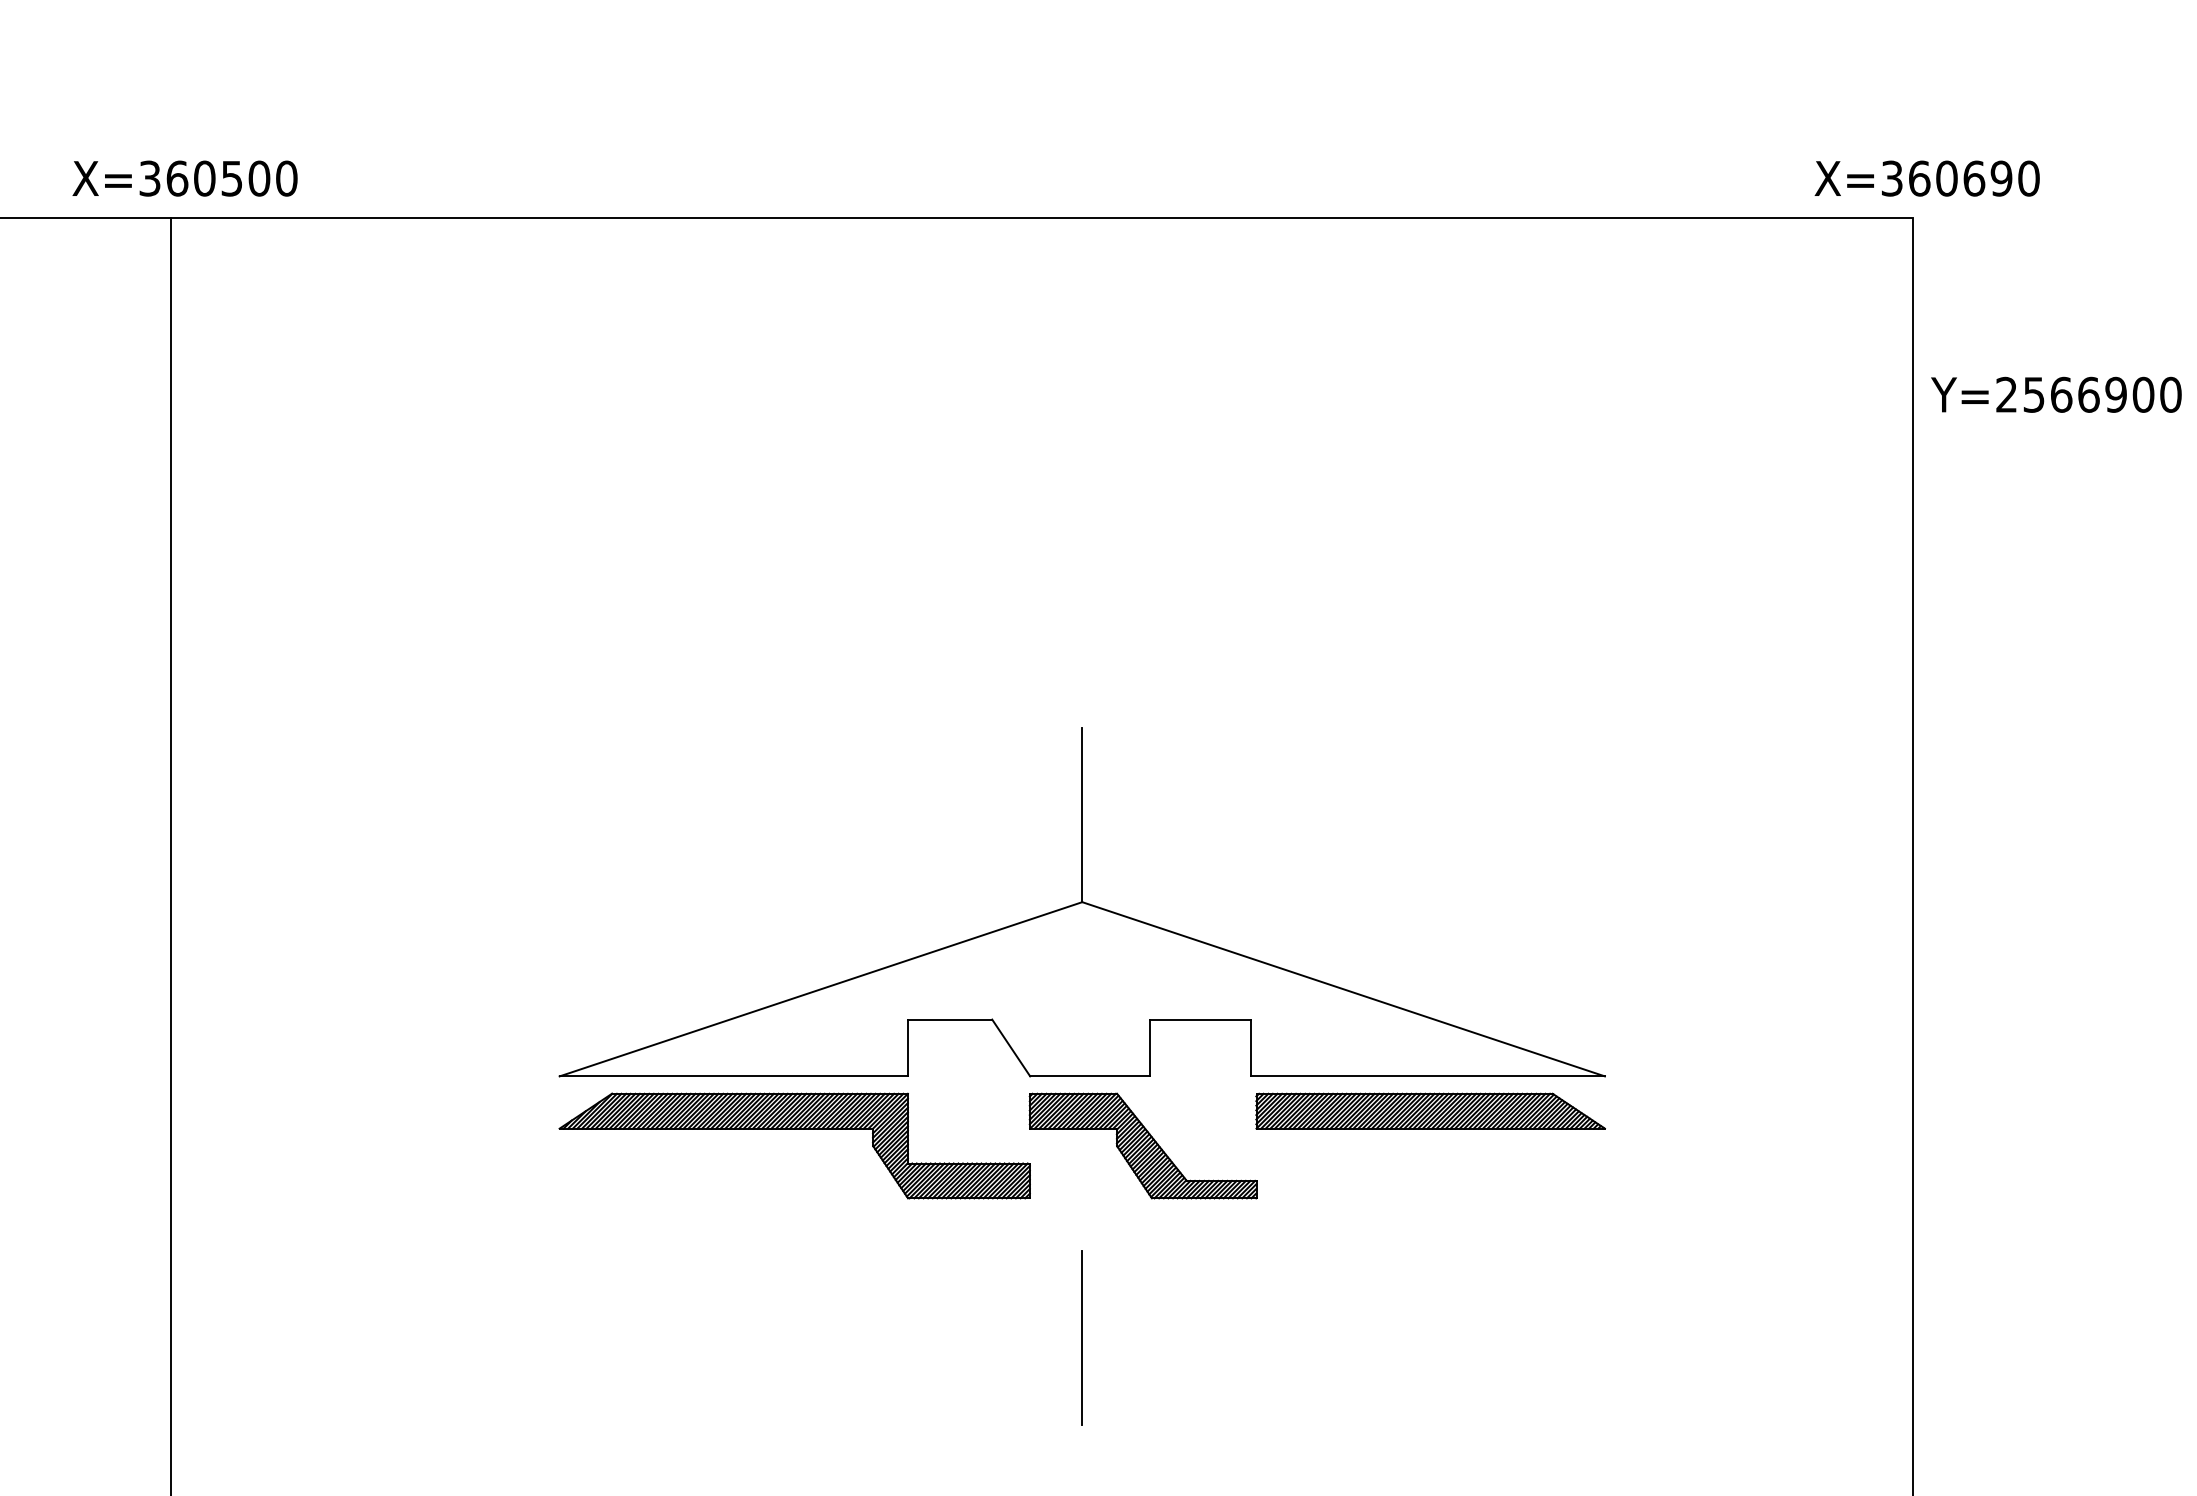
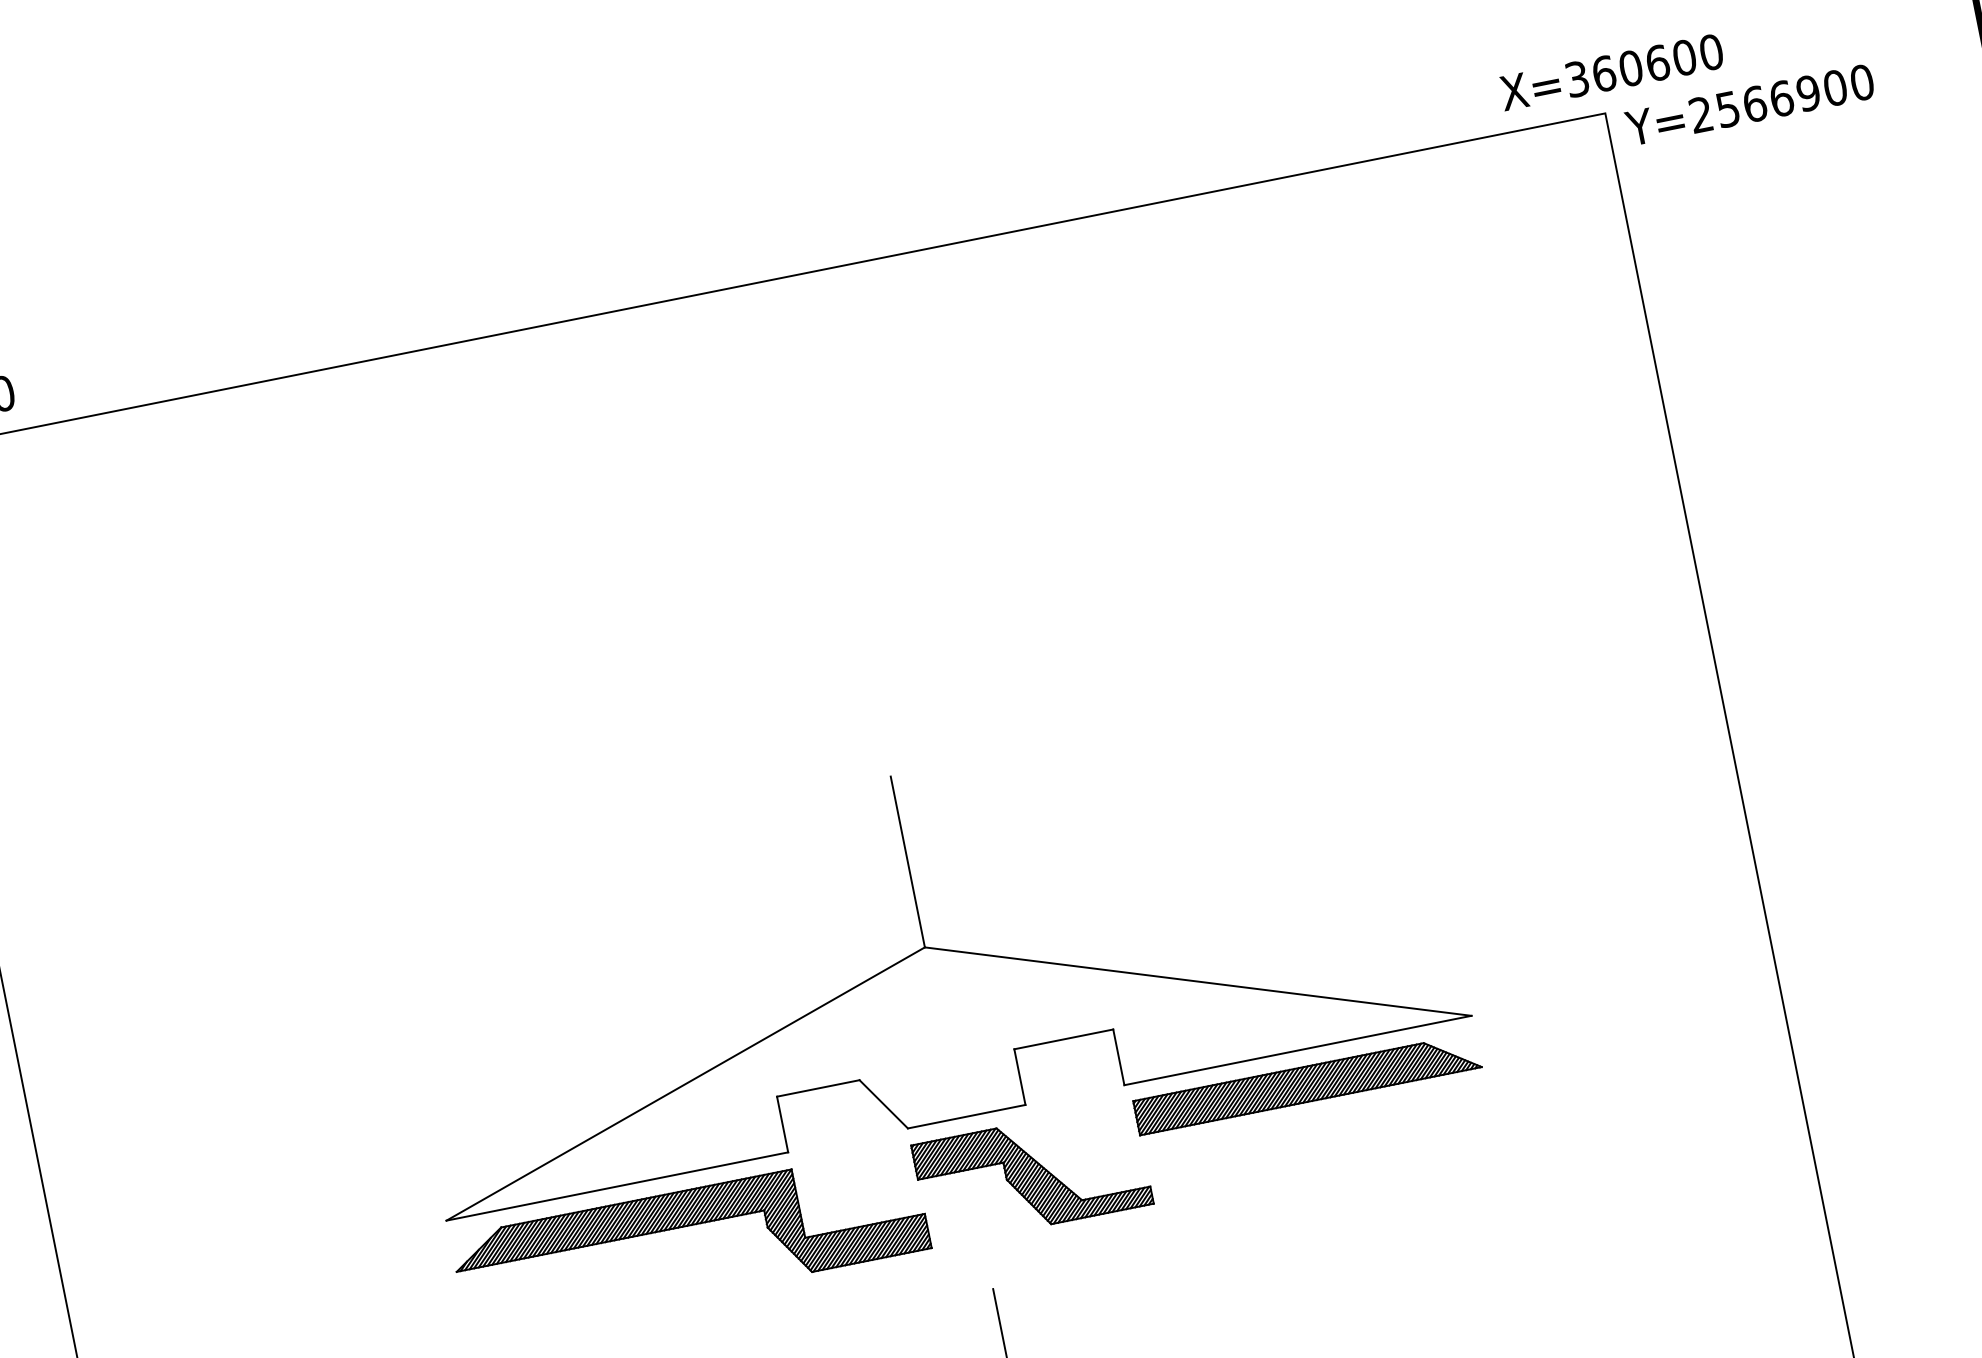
text: (2001, 178) -> (1684, 57), X=360690 -> X=360600
text: (2056, 394) -> (1749, 104), moved

